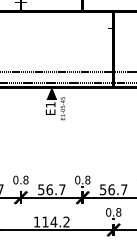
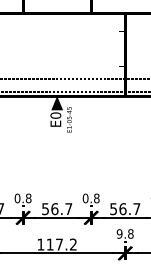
text: (50, 104) -> (55, 115), E1 -> E0
text: (108, 211) -> (119, 233), 0.8 -> 9.8
text: (53, 221) -> (59, 244), 114.2 -> 117.2

